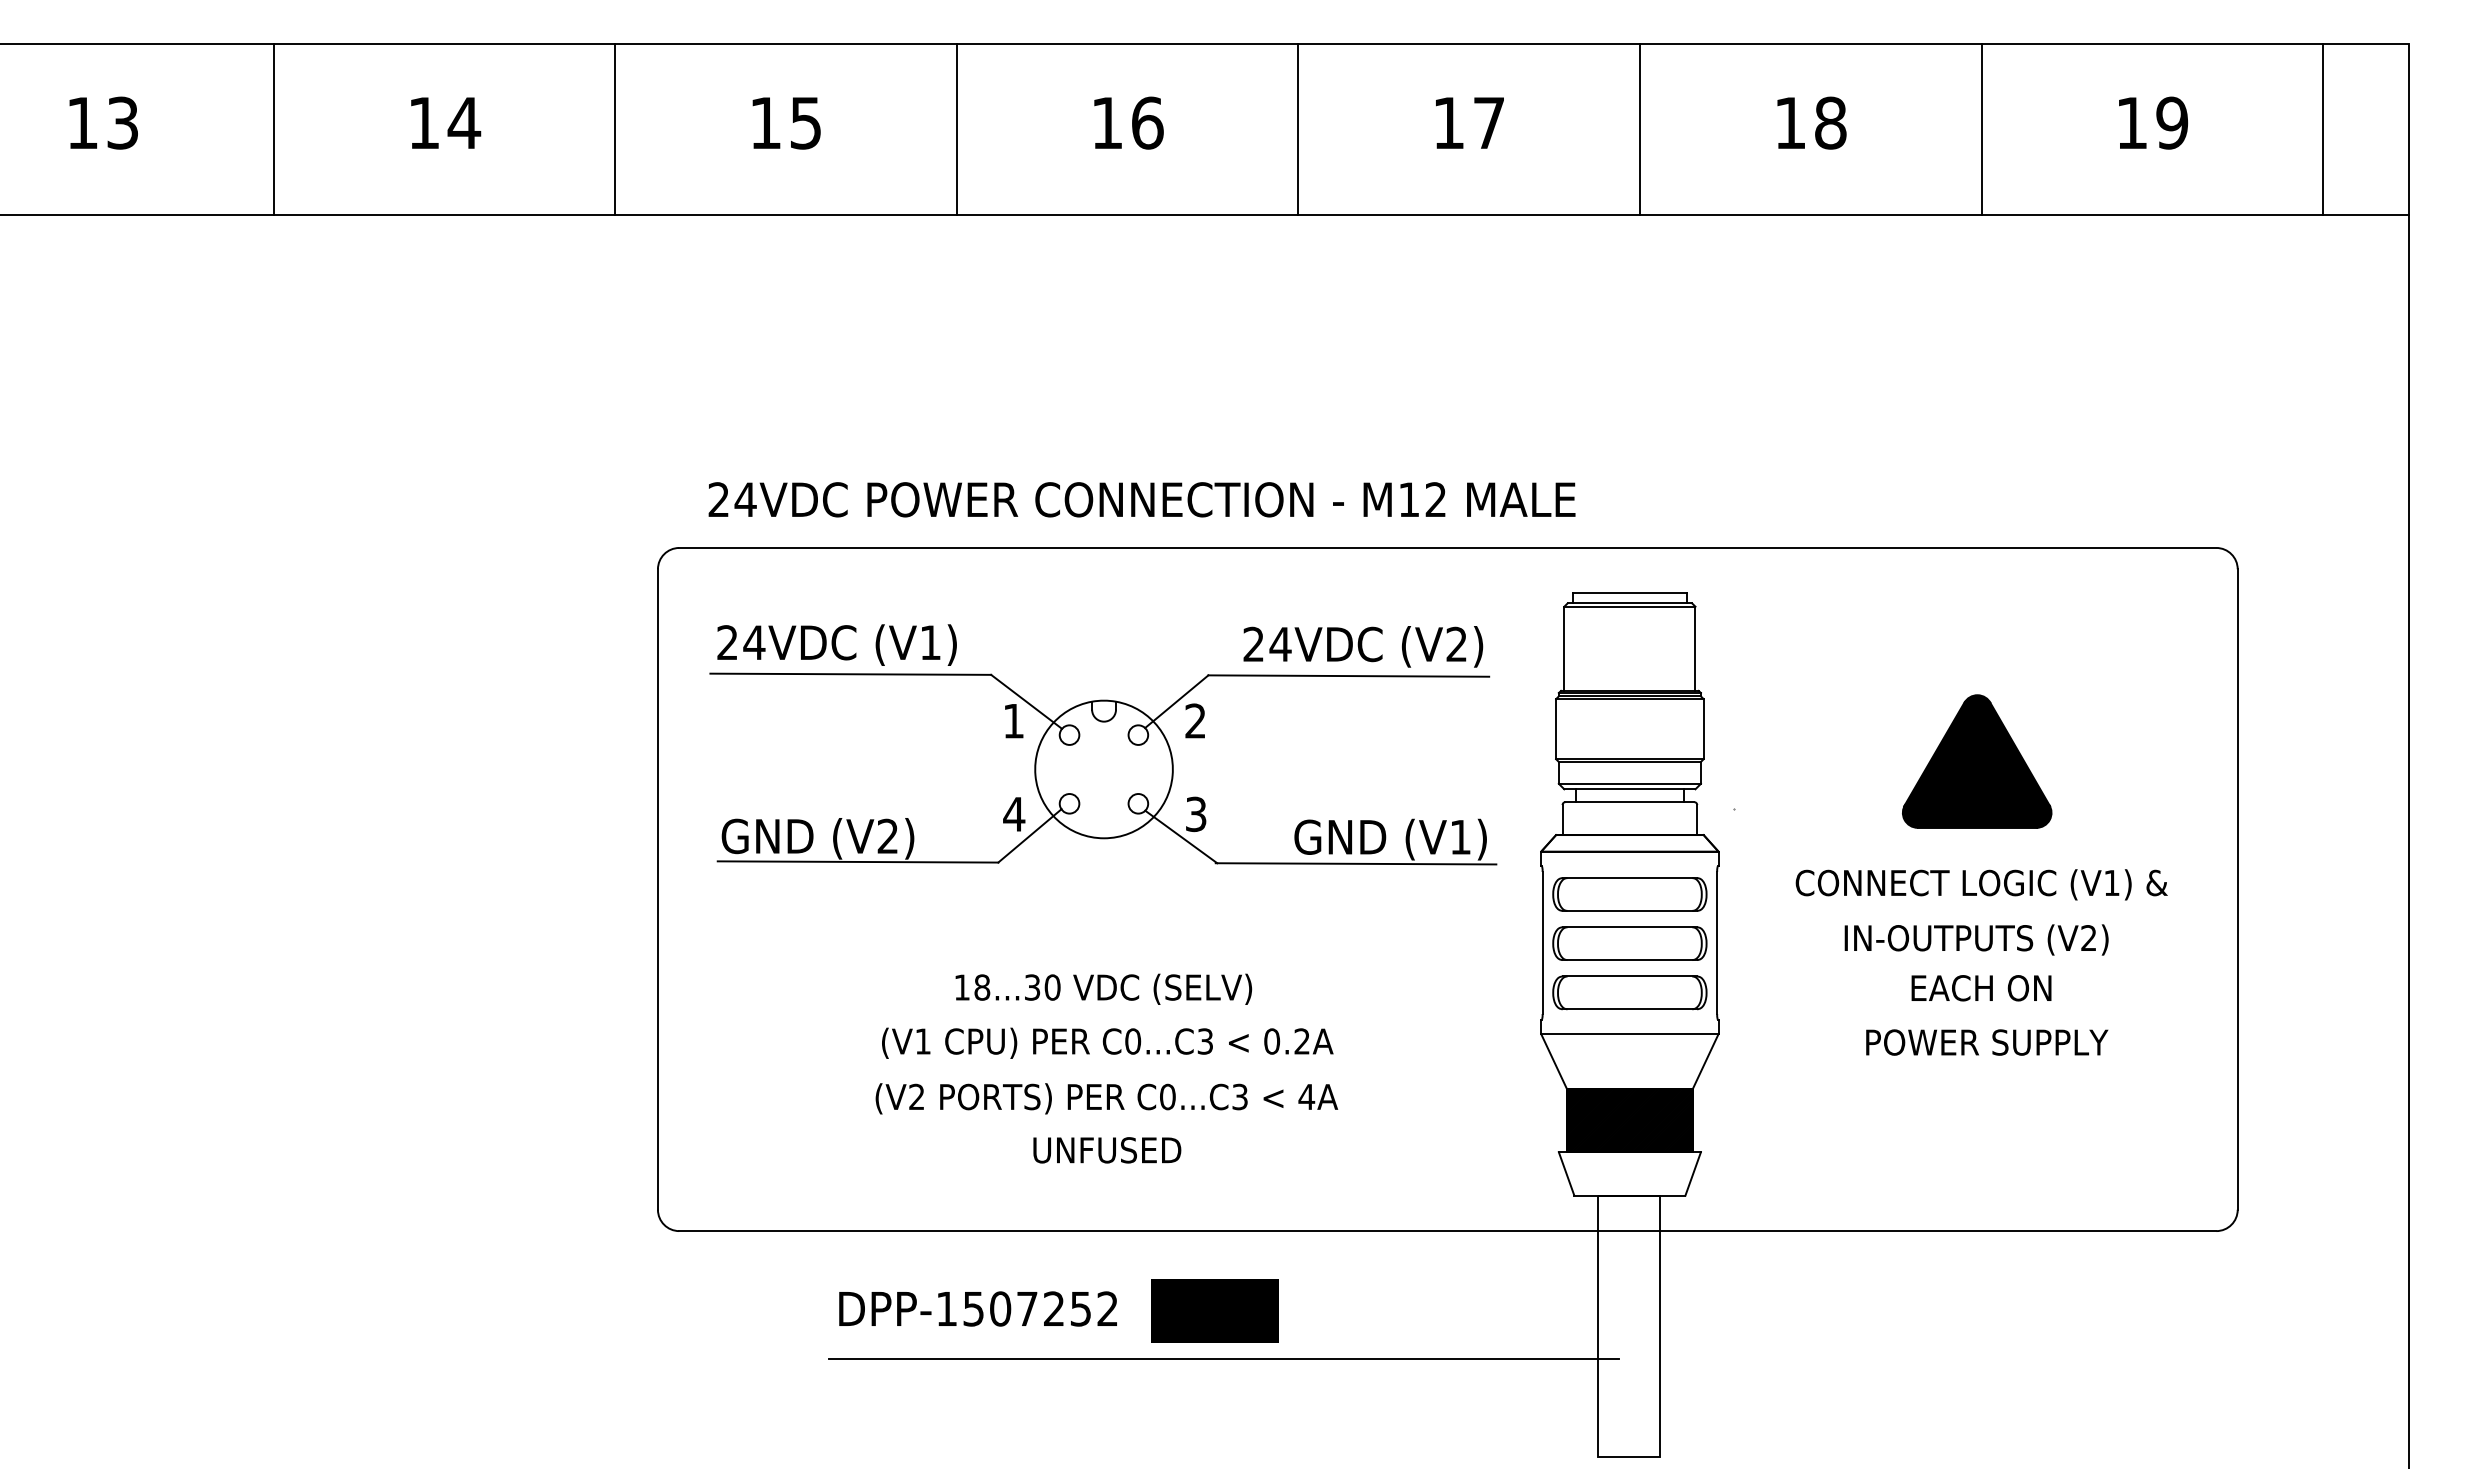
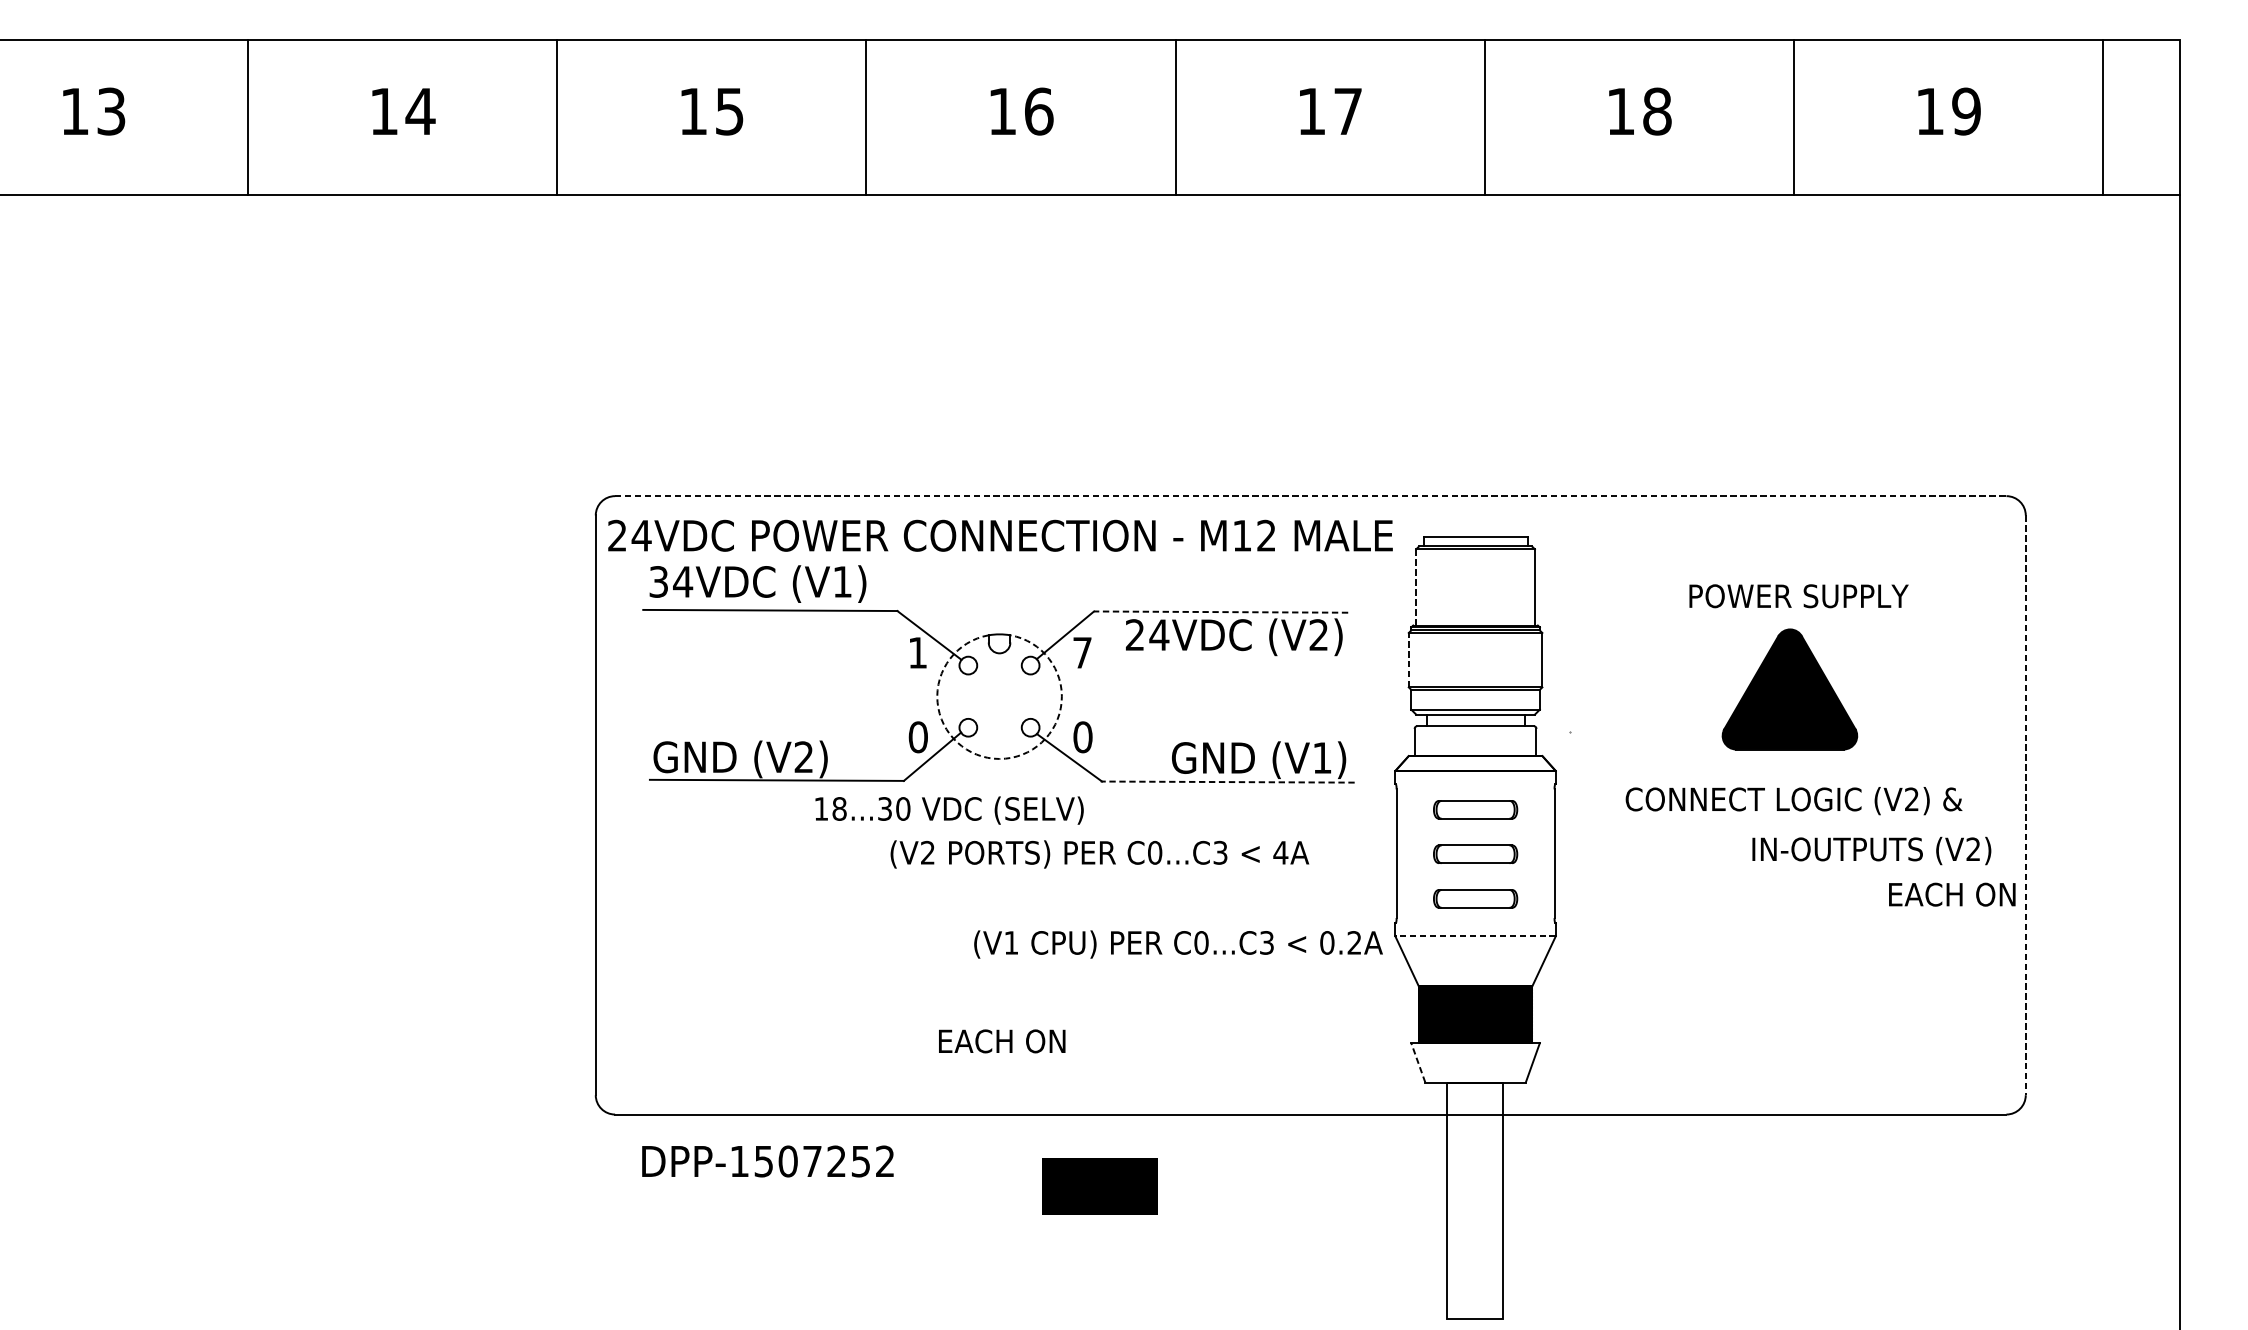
text: (1141, 499) -> (999, 535), moved
line: (1447, 547) -> (1310, 495), solid -> dashed
text: (727, 642) -> (658, 581), 24VDC -> 34VDC
text: (1363, 646) -> (1234, 636), moved
line: (1564, 648) -> (1416, 587), solid -> dashed
line: (1348, 676) -> (1220, 612), solid -> dashed
text: (1195, 720) -> (1082, 652), 2 -> 7
line: (1556, 728) -> (1409, 659), solid -> dashed
text: (1014, 814) -> (918, 737), 4 -> 0
text: (1195, 814) -> (1082, 737), 3 -> 0
arc: (1104, 838) -> (999, 759), solid -> dashed
line: (1355, 863) -> (1227, 781), solid -> dashed
text: (2111, 882) -> (1911, 798), (V1) -> (V2)
line: (2237, 890) -> (2025, 806), solid -> dashed
part: (1629, 894) -> (1475, 809), size x0.6
text: (1976, 939) -> (1871, 850), moved
part: (1629, 943) -> (1475, 854), size x0.6
text: (1103, 988) -> (949, 809), moved
text: (1981, 988) -> (1952, 894), moved
part: (1629, 992) -> (1475, 898), size x0.6
line: (1629, 1034) -> (1475, 936), solid -> dashed
text: (1107, 1042) -> (1178, 943), moved
text: (1987, 1042) -> (1799, 596), moved
text: (1106, 1098) -> (1099, 854), moved
text: (1107, 1150) -> (1002, 1041), UNFUSED -> EACH ON
line: (1566, 1173) -> (1418, 1062), solid -> dashed
text: (977, 1308) -> (767, 1161), moved
line: (1223, 1359) -> (1107, 1230), removed

